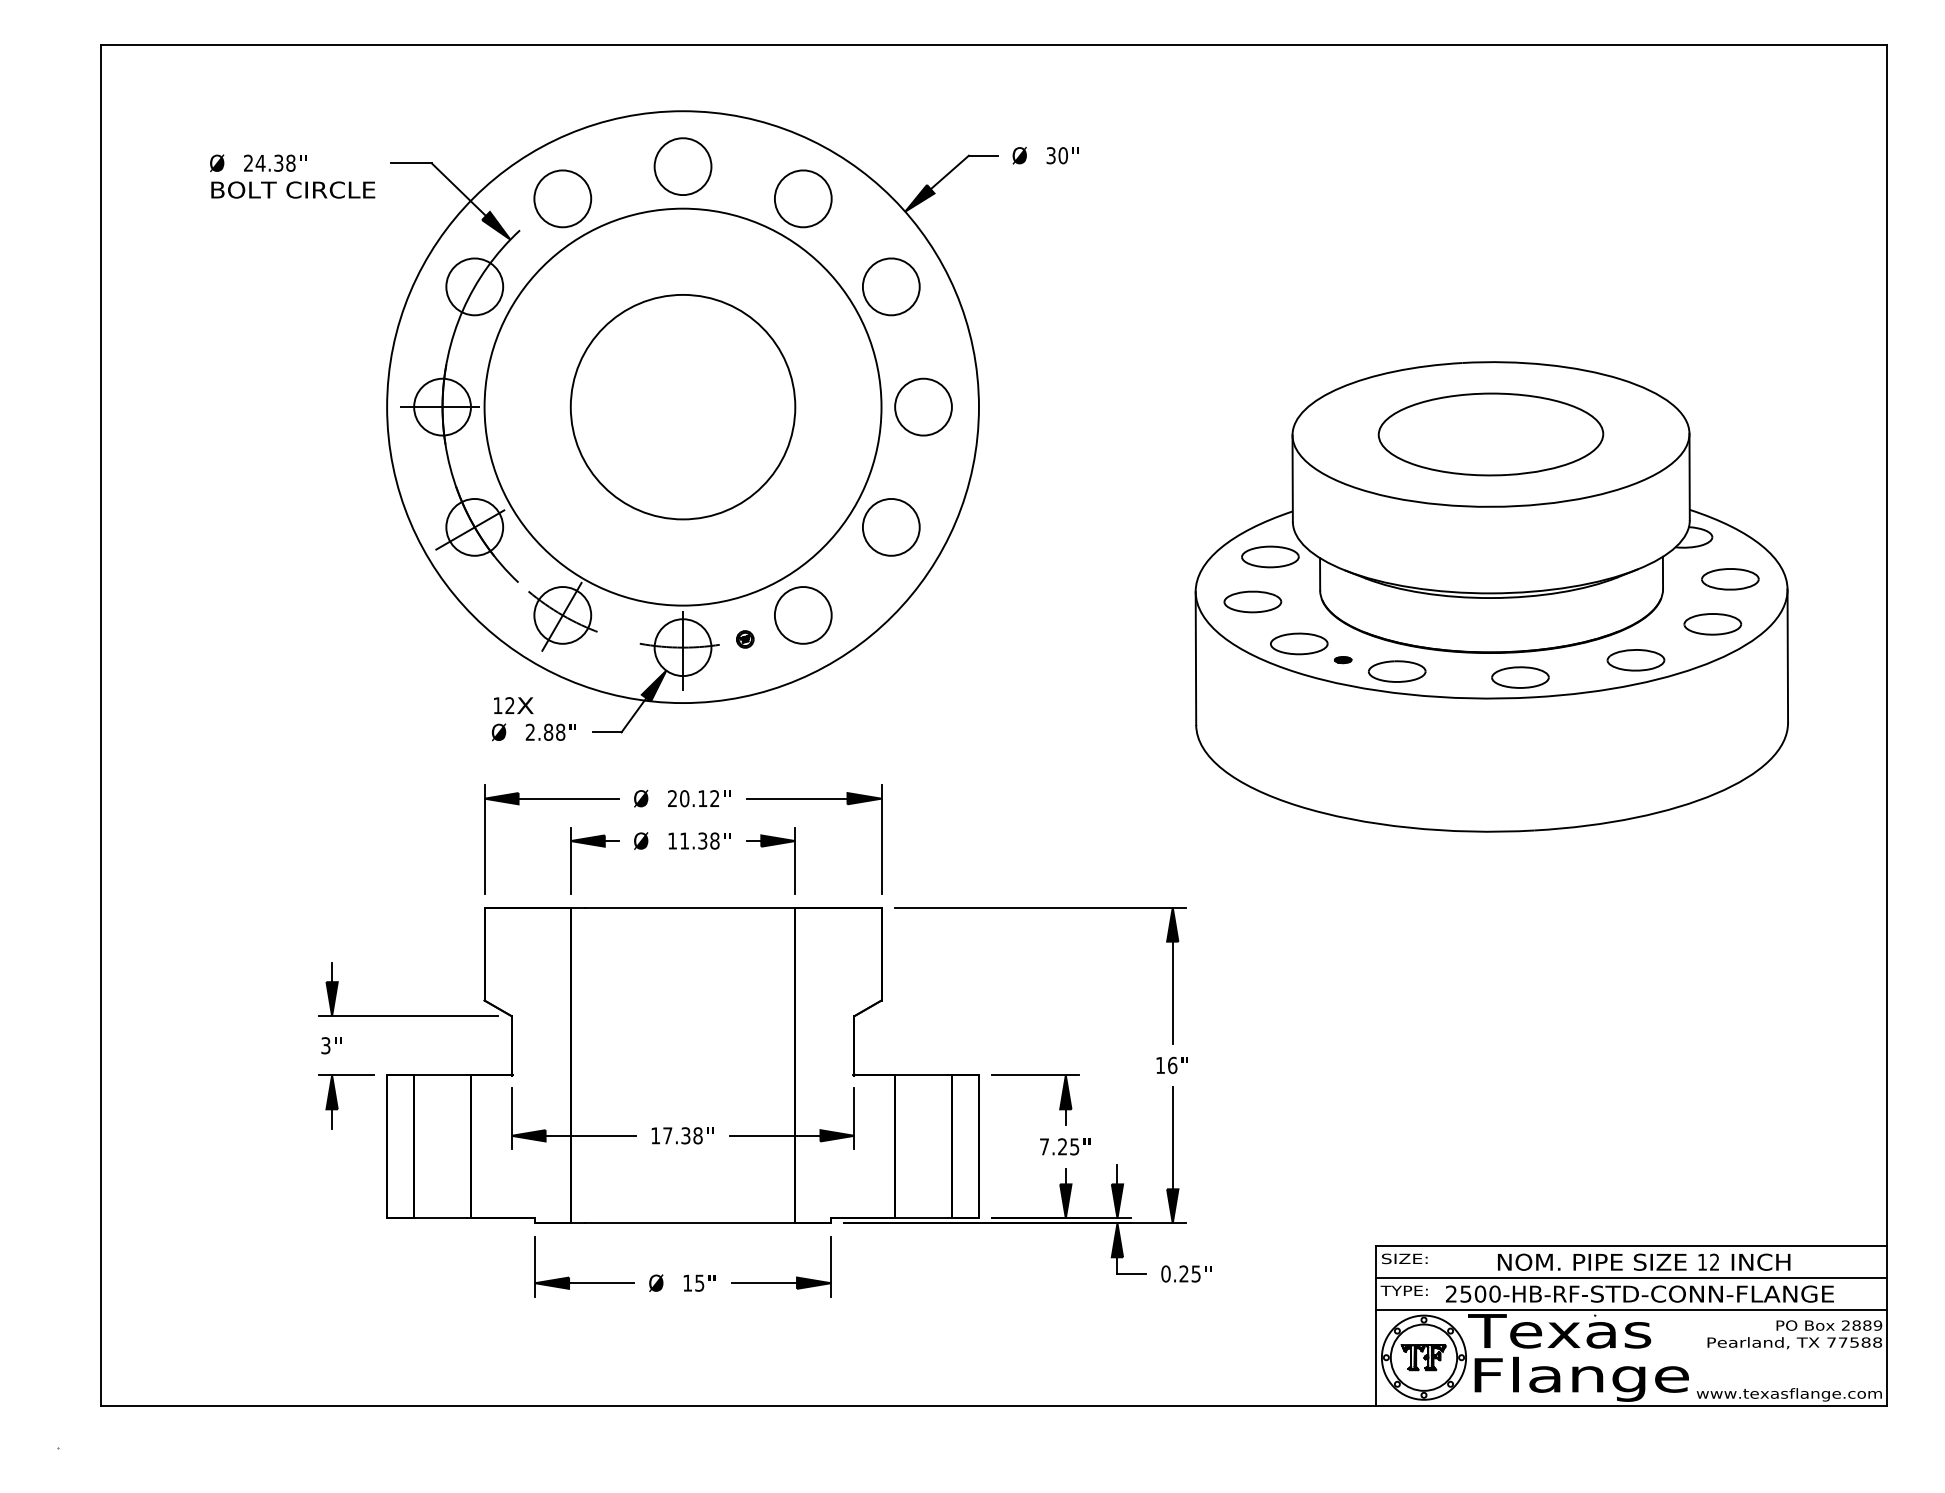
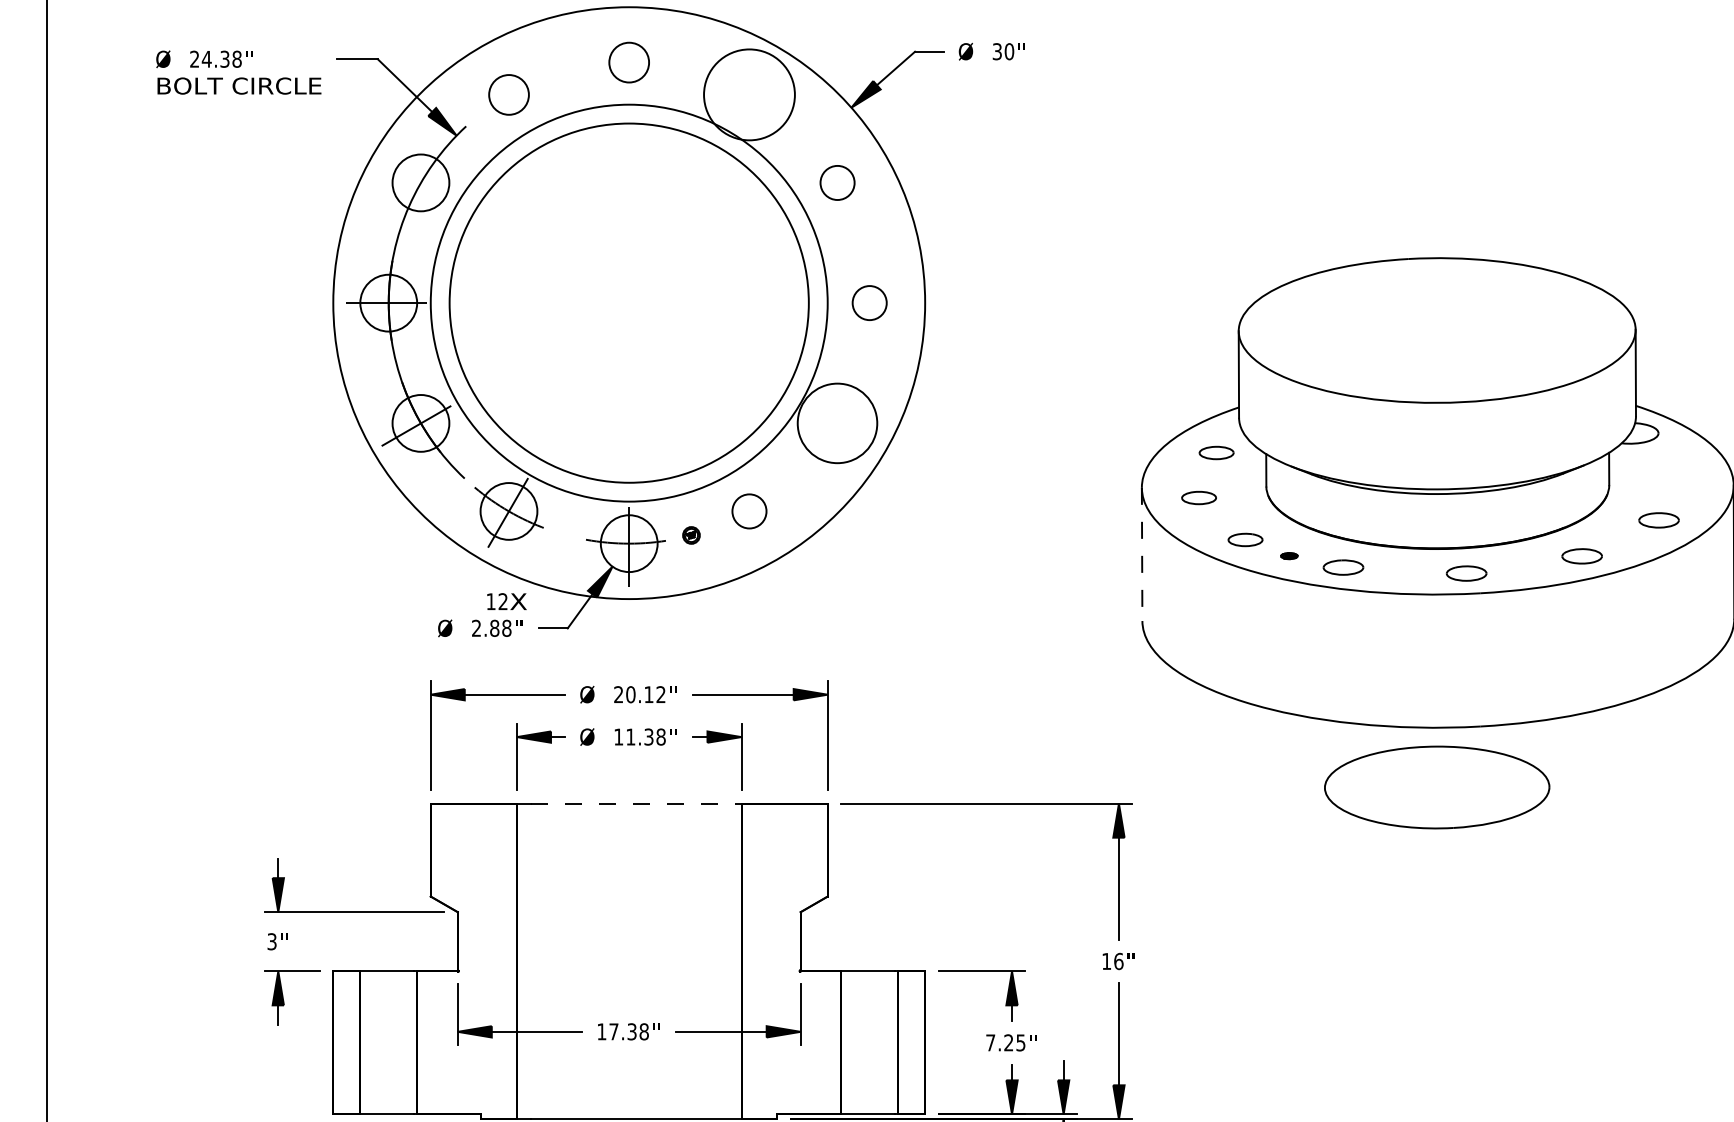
circle: (682, 166) -> (628, 62), size x0.7
circle: (562, 198) -> (508, 94), size x0.7
circle: (802, 198) -> (748, 94), size x1.6
circle: (891, 286) -> (837, 182), size x0.6
circle: (682, 406) -> (628, 302), size x1.6
circle: (923, 406) -> (869, 302), size x0.6
part: (1490, 434) -> (1436, 787), moved
circle: (890, 526) -> (836, 422), size x1.4
part: (1270, 556) -> (1216, 452), size x0.6
part: (1730, 579) -> (1676, 475), removed
part: (1252, 601) -> (1198, 497), size x0.6
circle: (802, 615) -> (748, 511), size x0.6
part: (1712, 624) -> (1658, 520), size x0.7
part: (1299, 643) -> (1245, 539), size x0.6
line: (1195, 658) -> (1141, 554), solid -> dashed
part: (1635, 660) -> (1581, 556), size x0.7
part: (1397, 671) -> (1343, 567), size x0.7
part: (1520, 677) -> (1466, 573), size x0.7
text: (513, 705) -> (506, 601), moved
line: (690, 907) -> (636, 803), solid -> dashed

